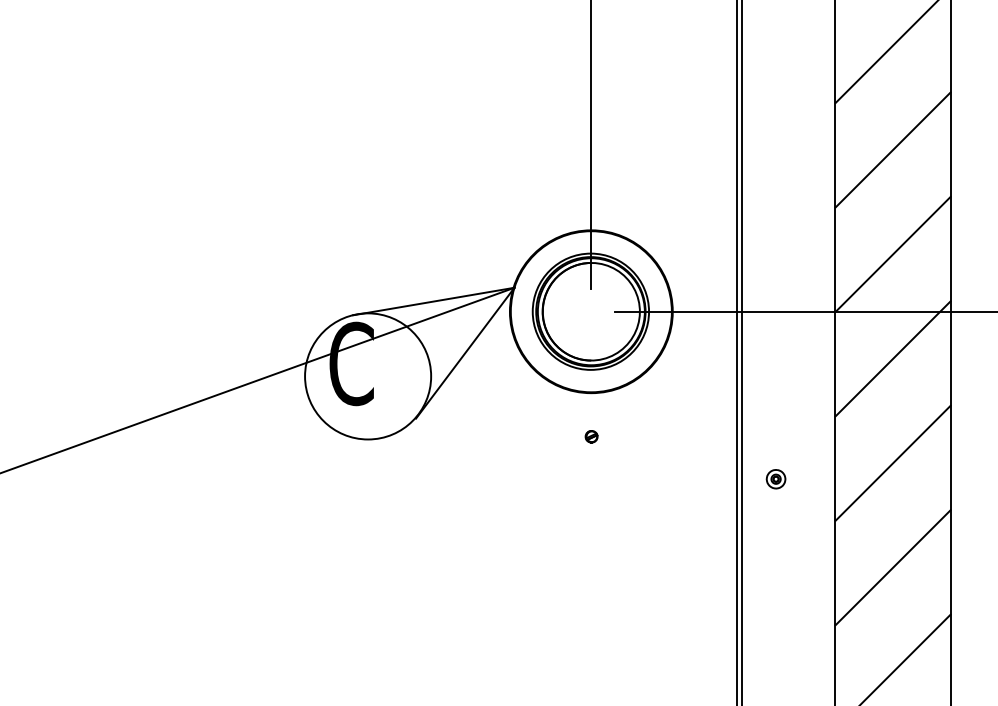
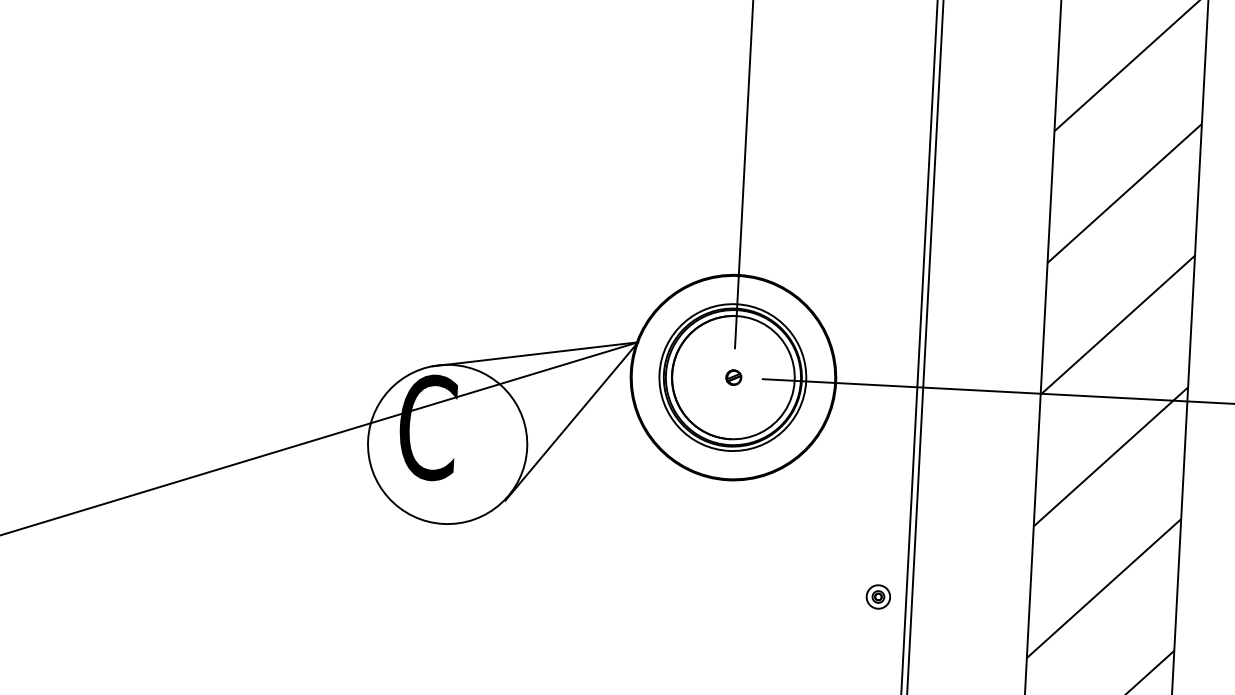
part: (591, 436) -> (733, 377), moved
part: (775, 479) -> (877, 597), moved

